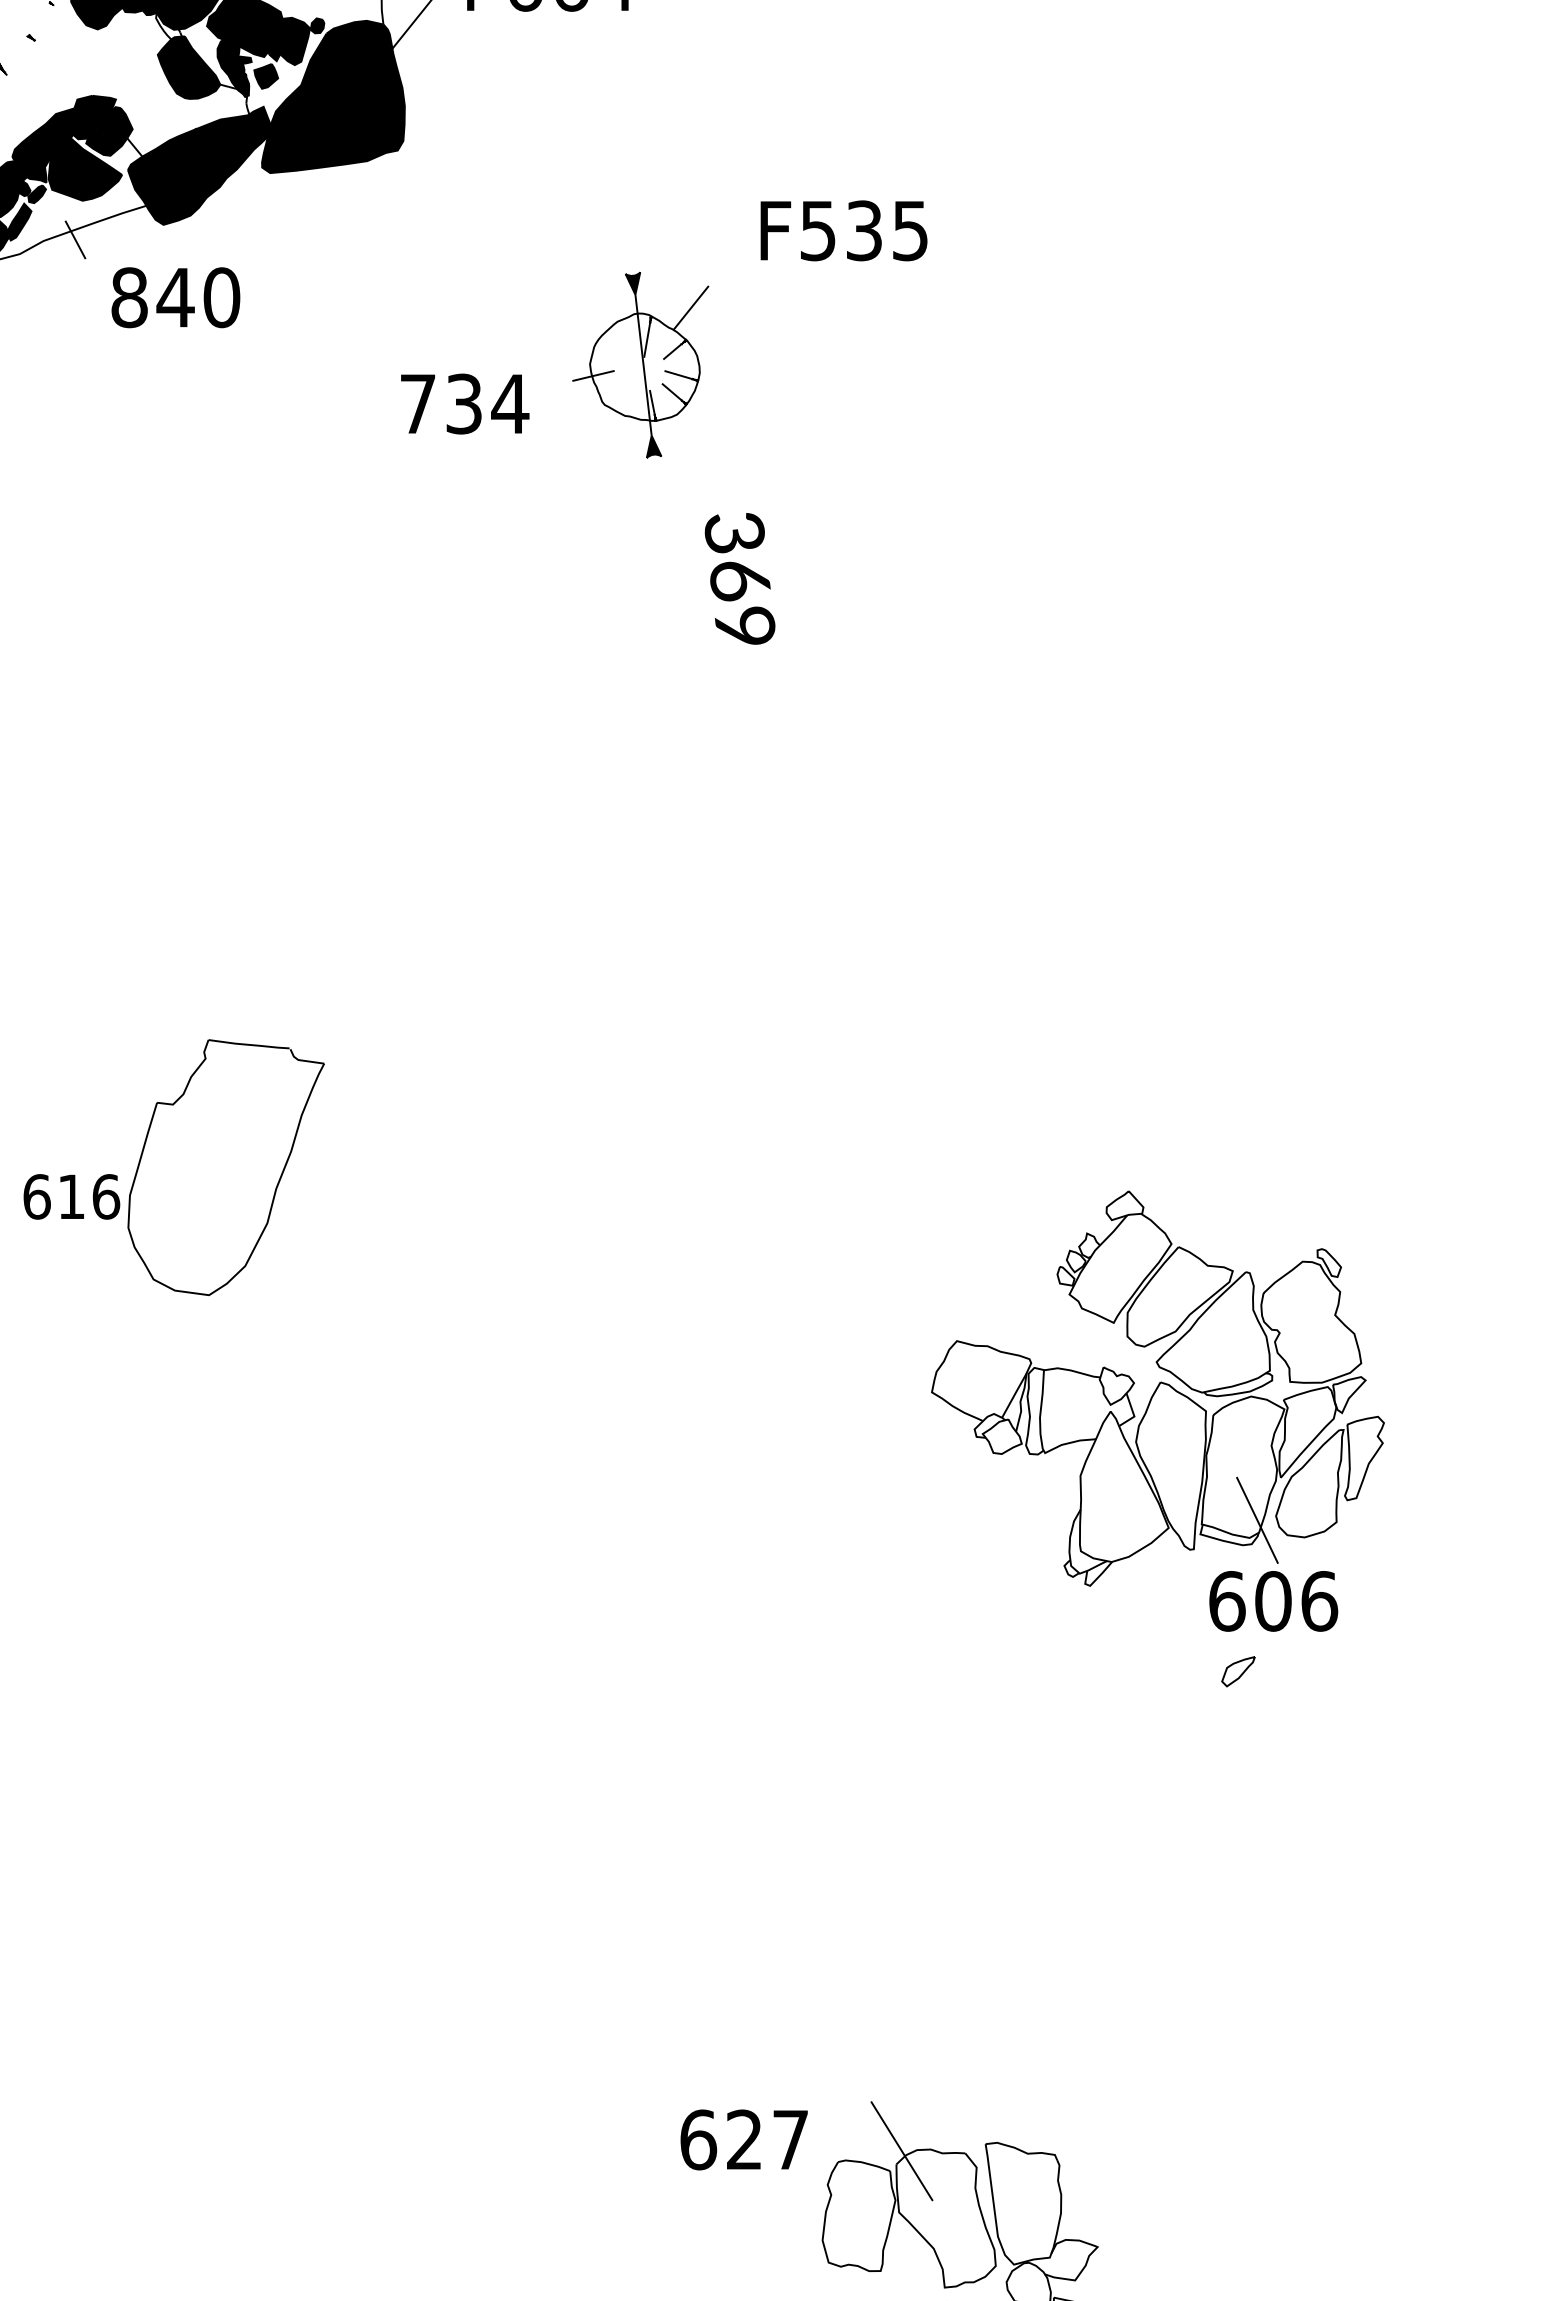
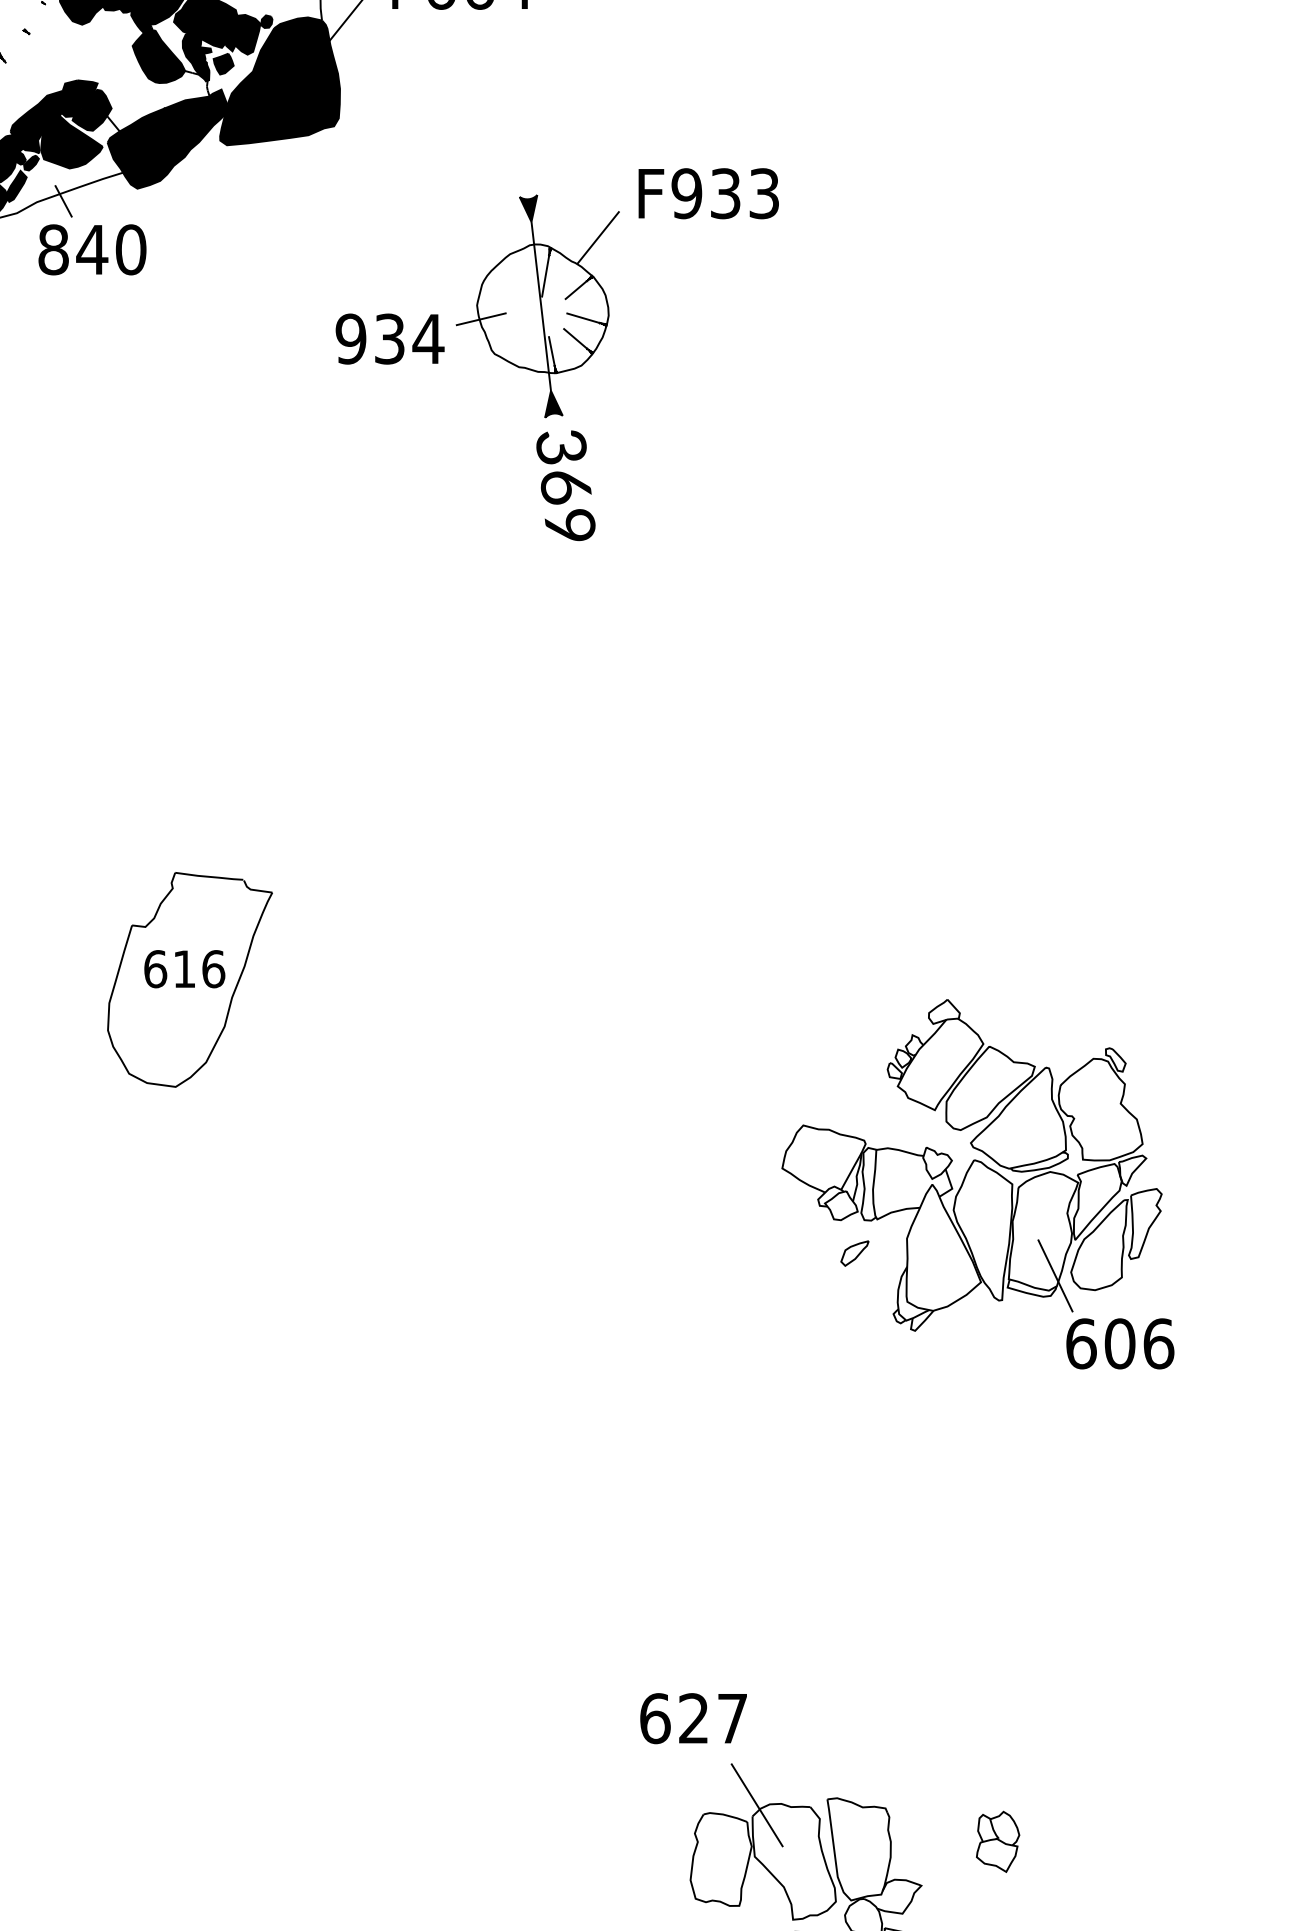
fill: (168, 25) -> (141, 21), added
text: (863, 230) -> (724, 193), F535 -> F933
text: (175, 297) -> (92, 249), moved
part: (640, 365) -> (537, 306), size x1.43
text: (417, 403) -> (350, 338), 734 -> 934
text: (739, 578) -> (565, 485), moved
text: (71, 1196) -> (184, 968), moved
text: (1273, 1601) -> (1120, 1343), moved
part: (1238, 1671) -> (854, 1253), moved
text: (743, 2139) -> (693, 1718), moved
part: (1188, 2194) -> (997, 1841), added

